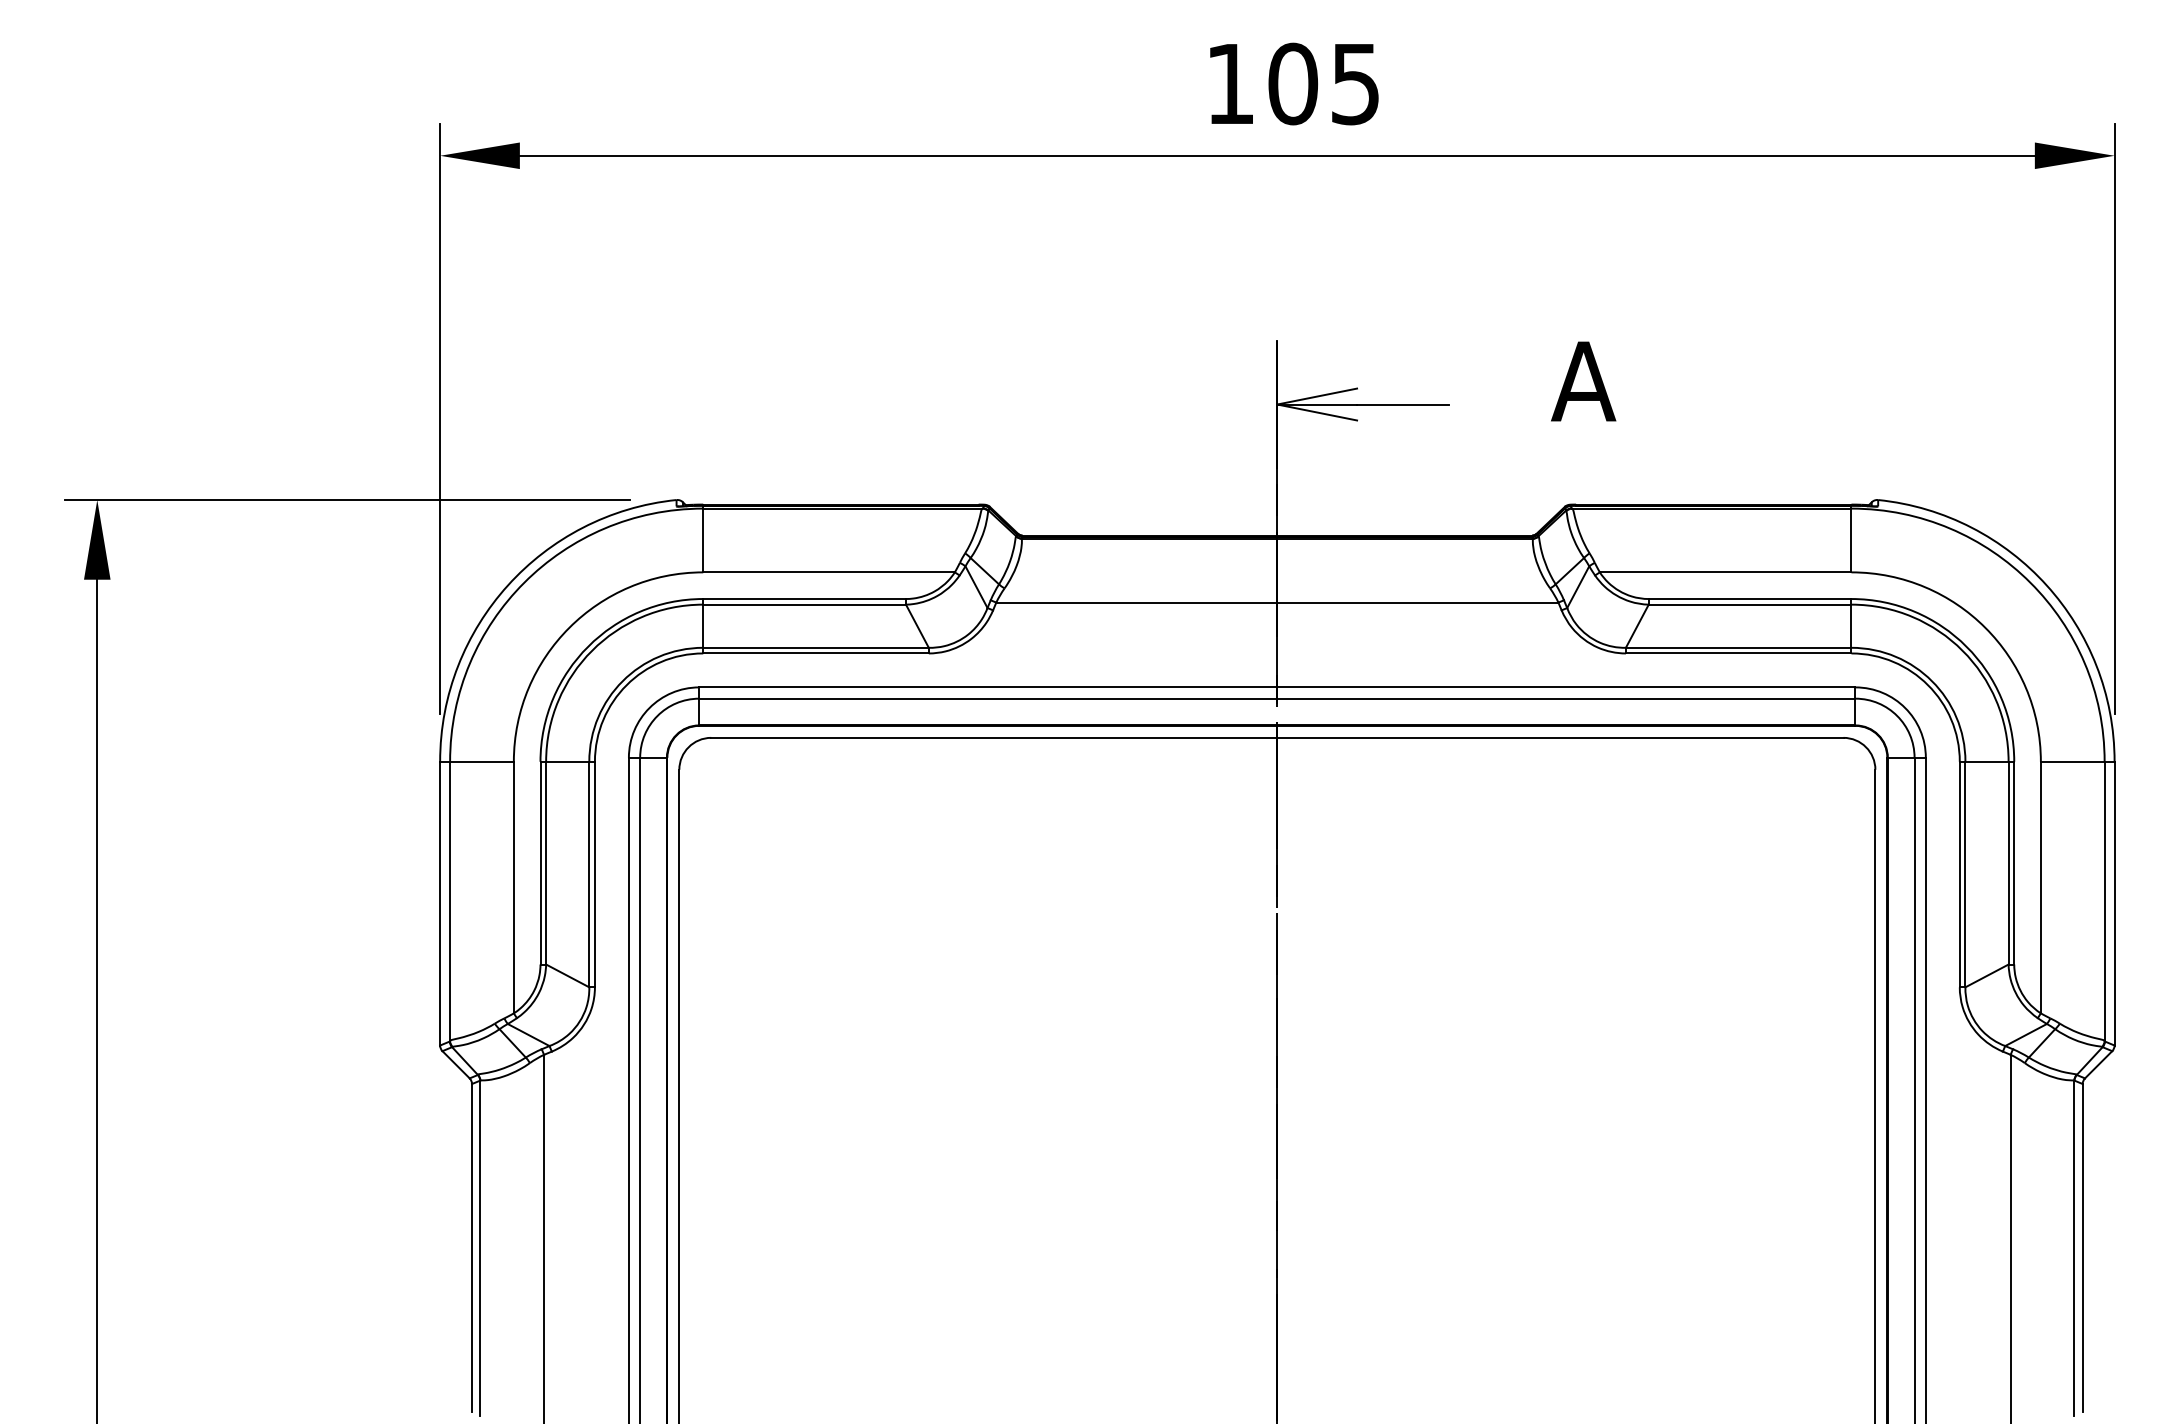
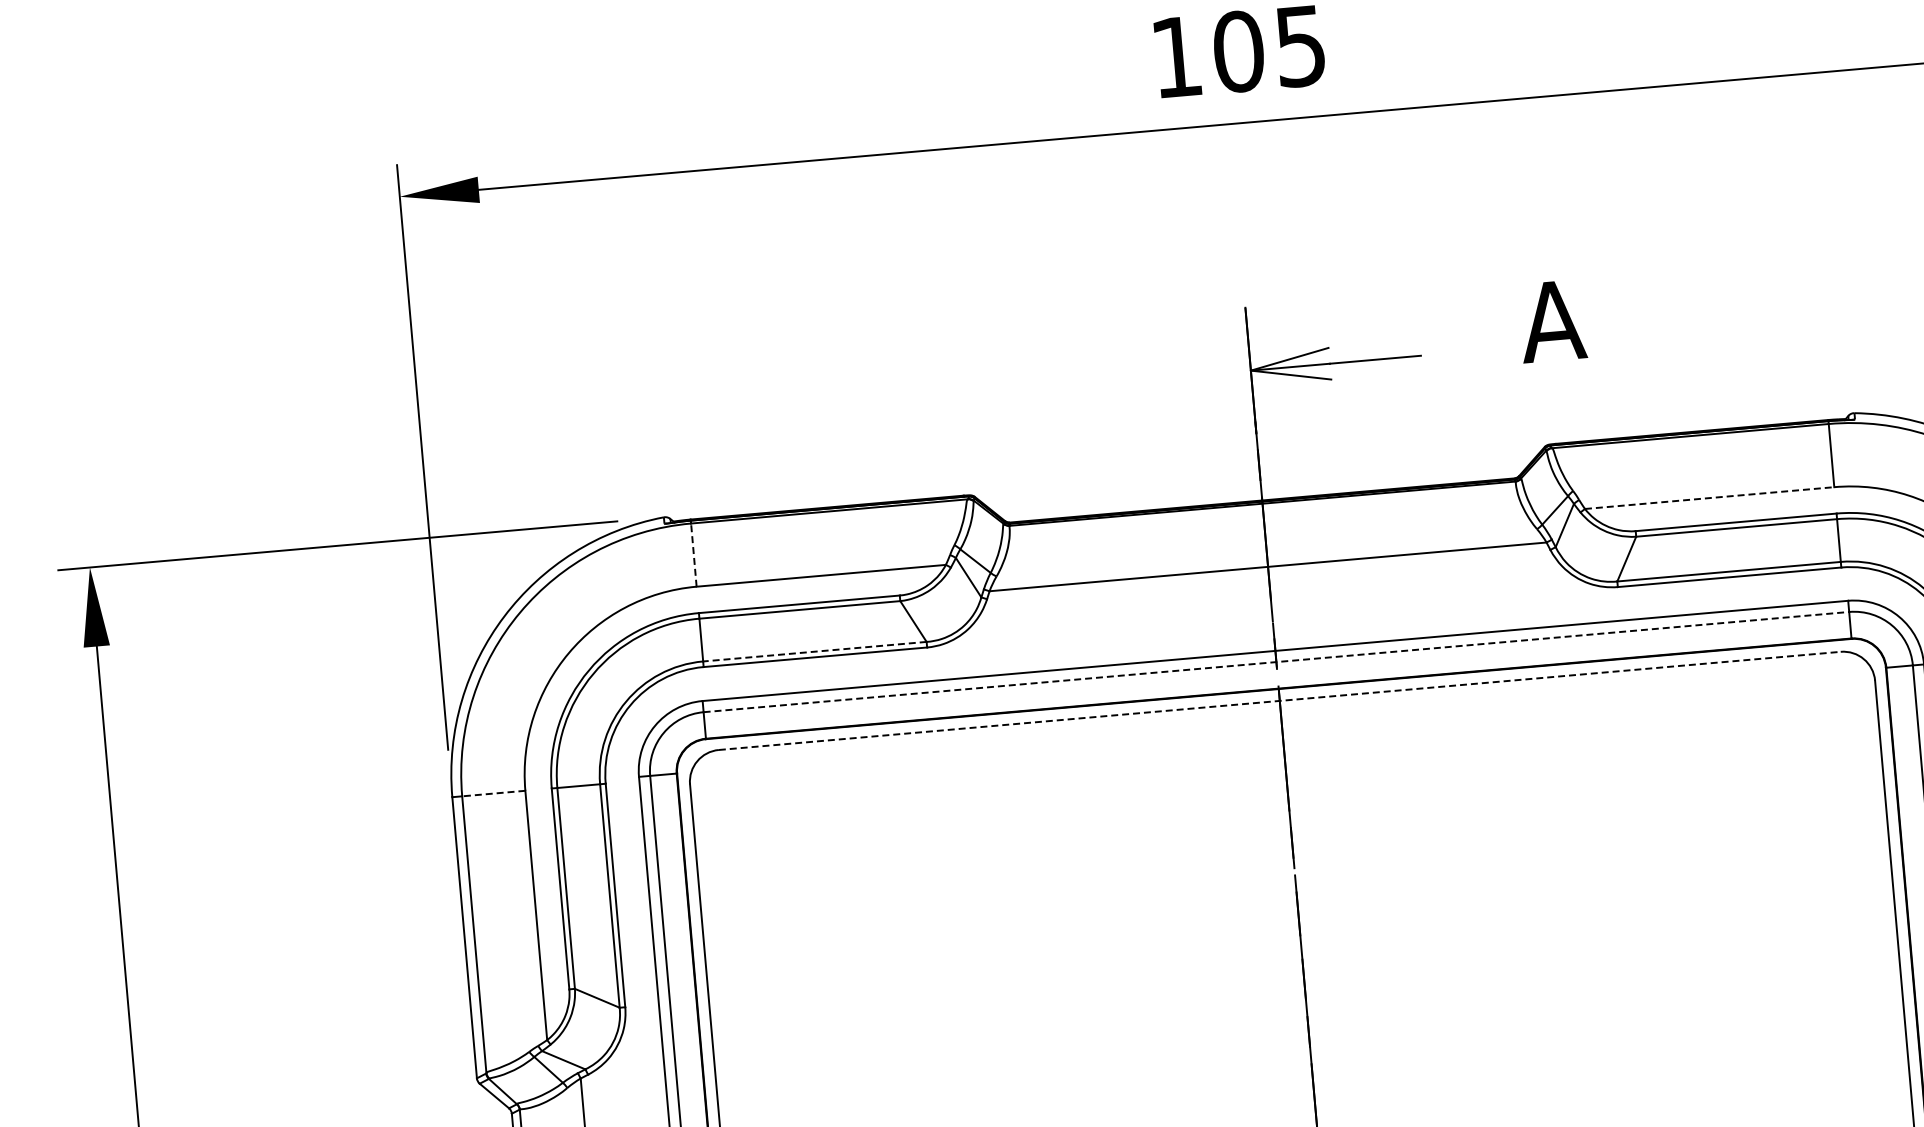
line: (703, 540) -> (694, 555), solid -> dashed
line: (1725, 572) -> (1709, 498), solid -> dashed
line: (816, 647) -> (815, 651), solid -> dashed
line: (1277, 698) -> (1276, 661), solid -> dashed
line: (1277, 737) -> (1279, 700), solid -> dashed
line: (481, 761) -> (493, 793), solid -> dashed

